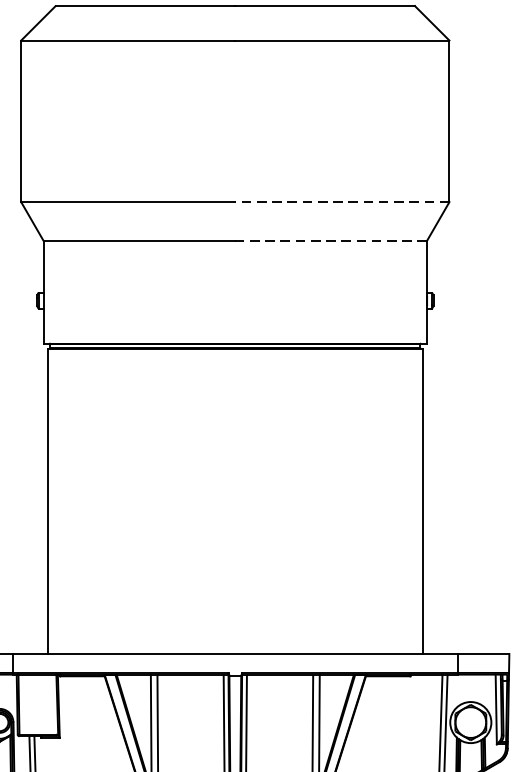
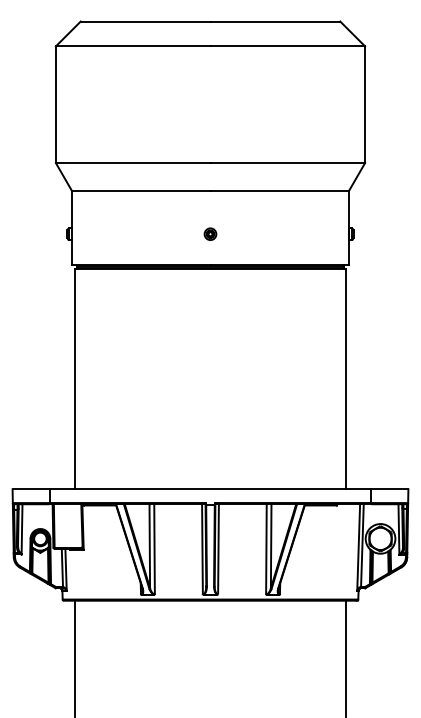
line: (341, 202) -> (287, 163), dashed -> solid
line: (330, 240) -> (279, 190), dashed -> solid
part: (235, 299) -> (210, 233), added

